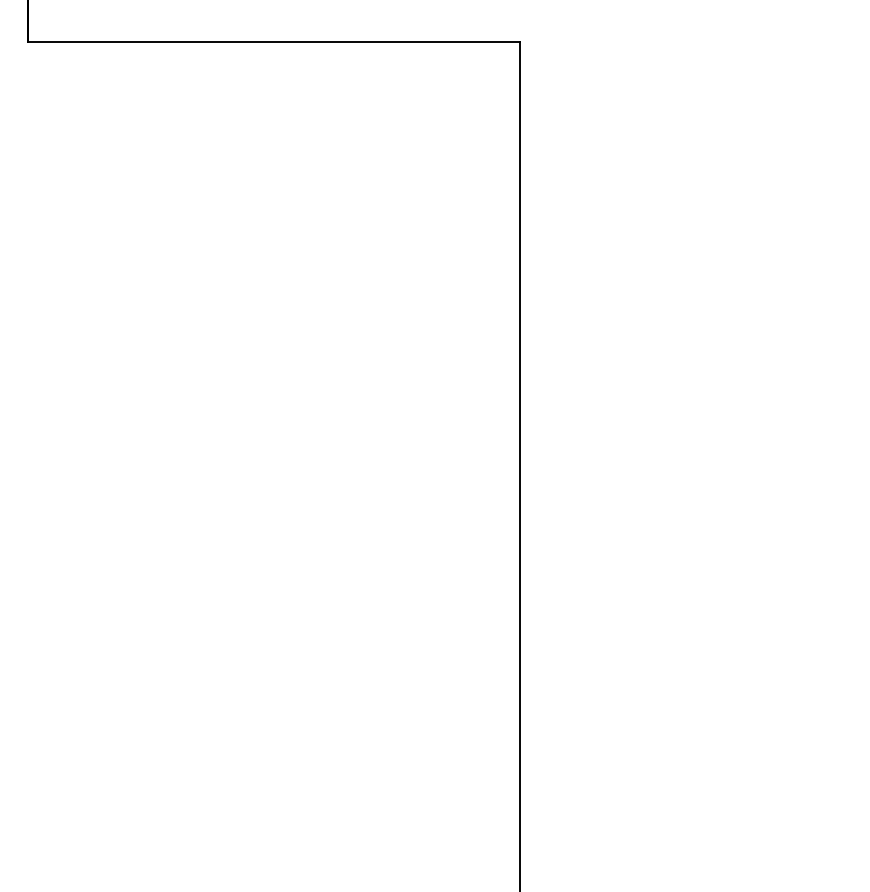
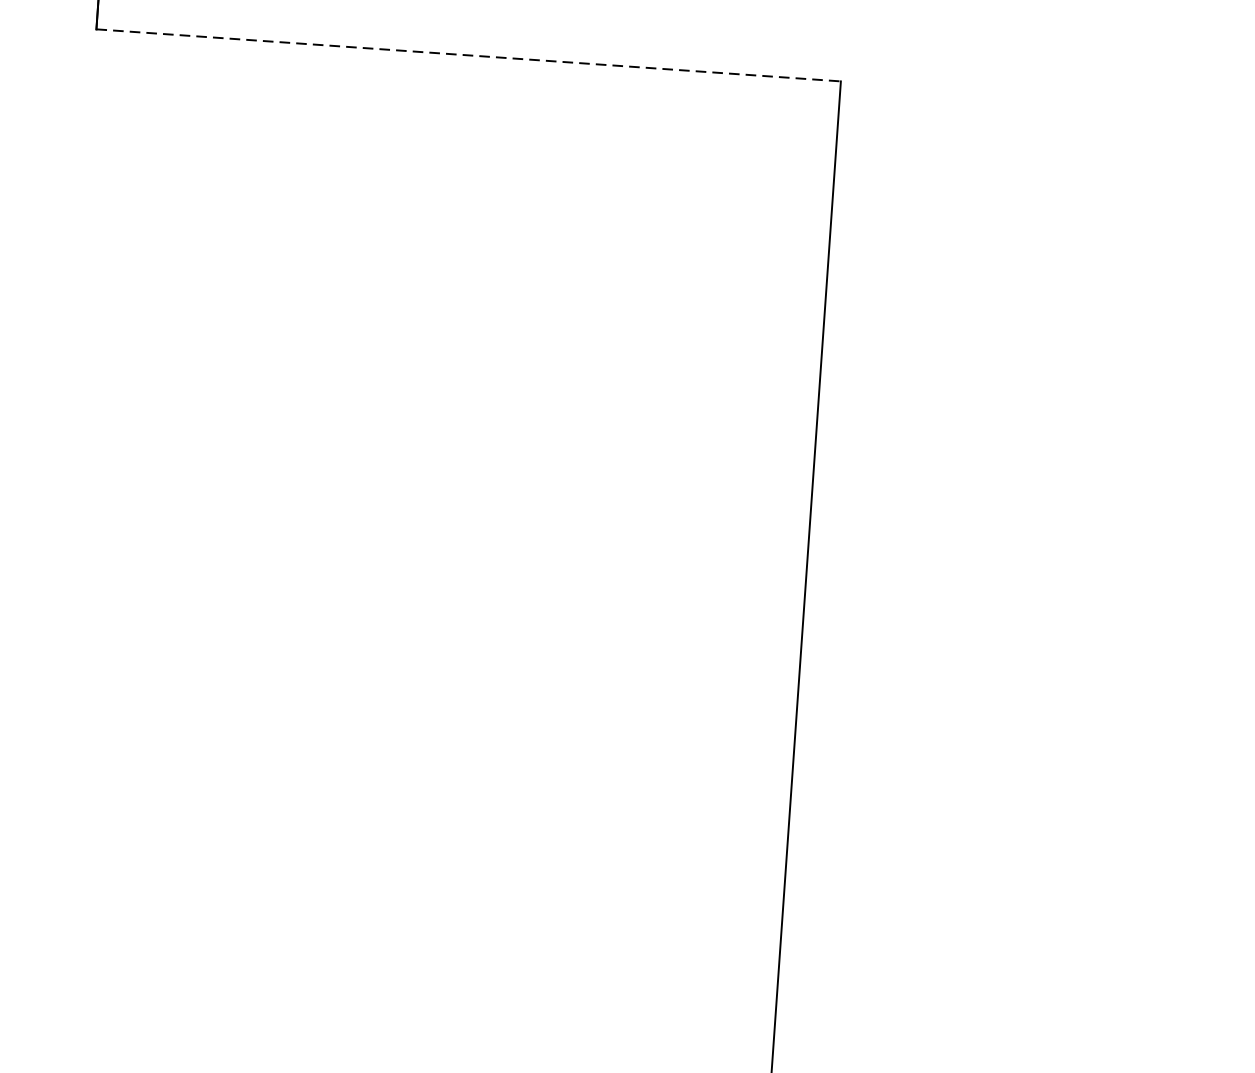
line: (274, 41) -> (469, 55), solid -> dashed

